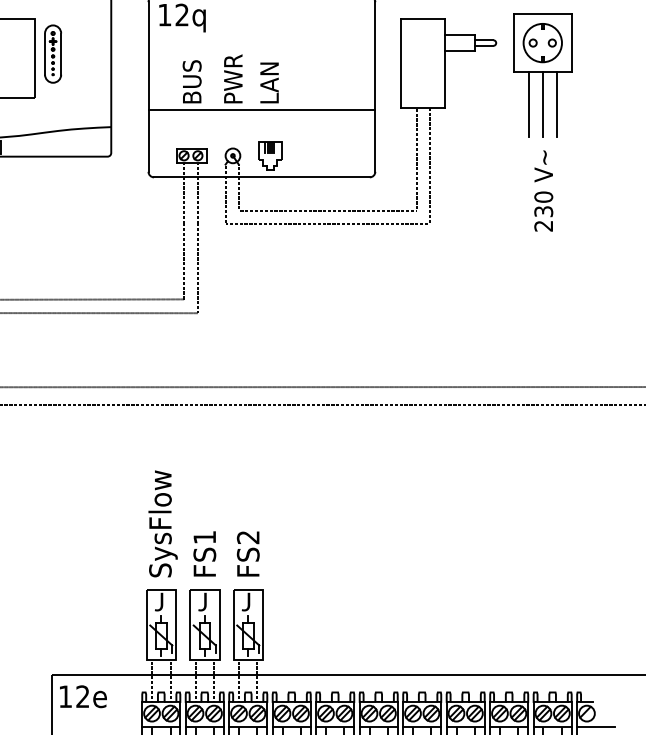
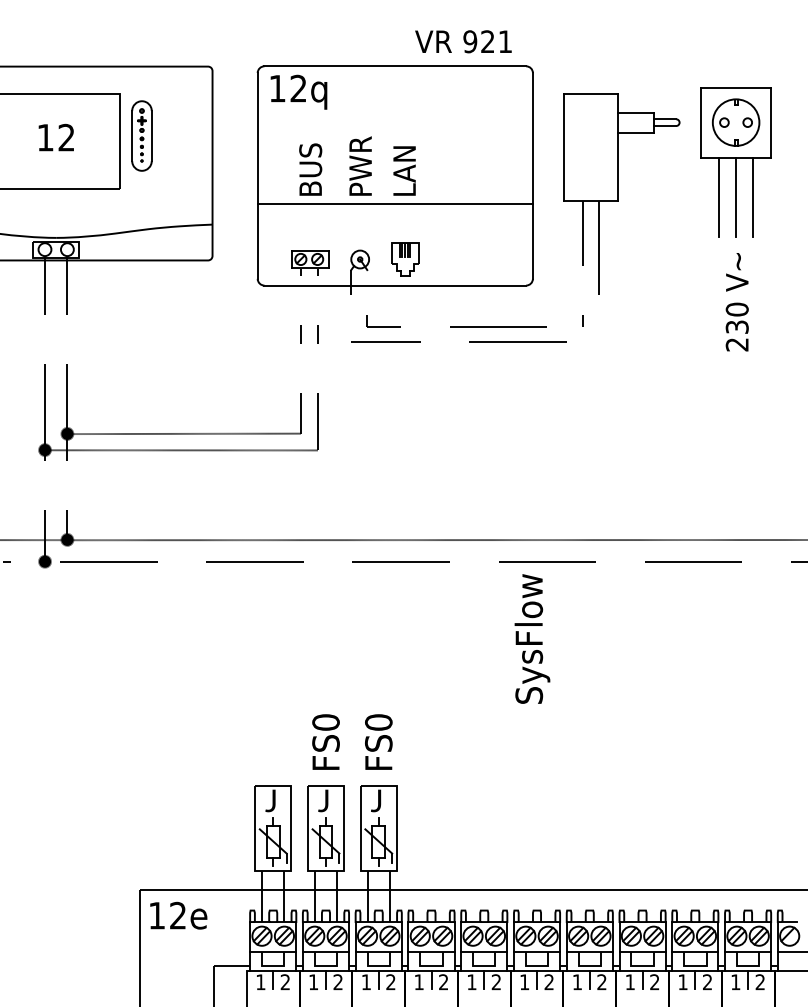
text: (163, 523) -> (532, 638), moved
text: (204, 537) -> (325, 722), FS1 -> FS0
text: (248, 537) -> (378, 722), FS2 -> FS0

